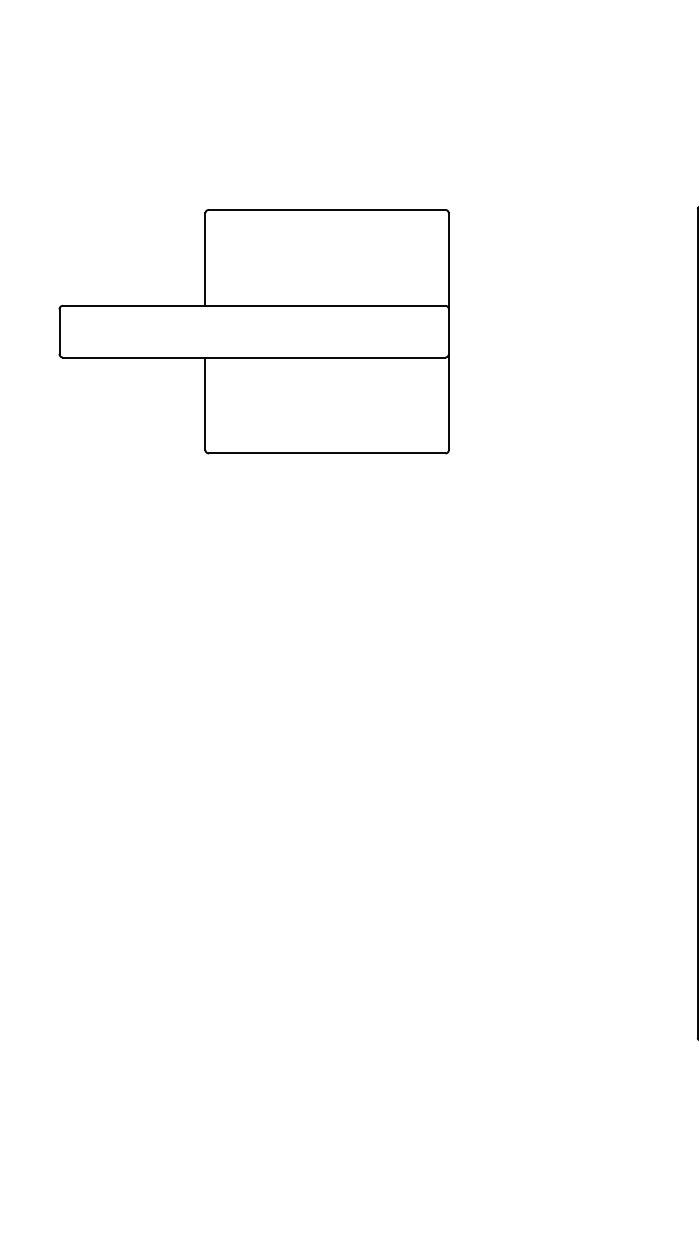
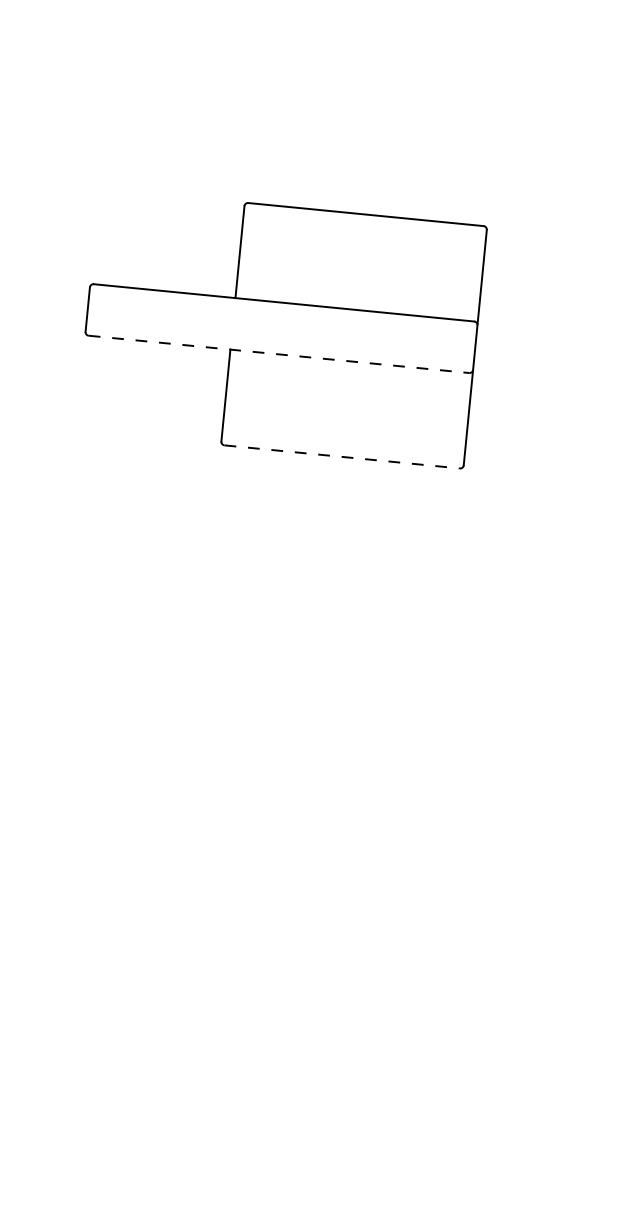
line: (254, 357) -> (279, 354), solid -> dashed
line: (327, 453) -> (342, 457), solid -> dashed

